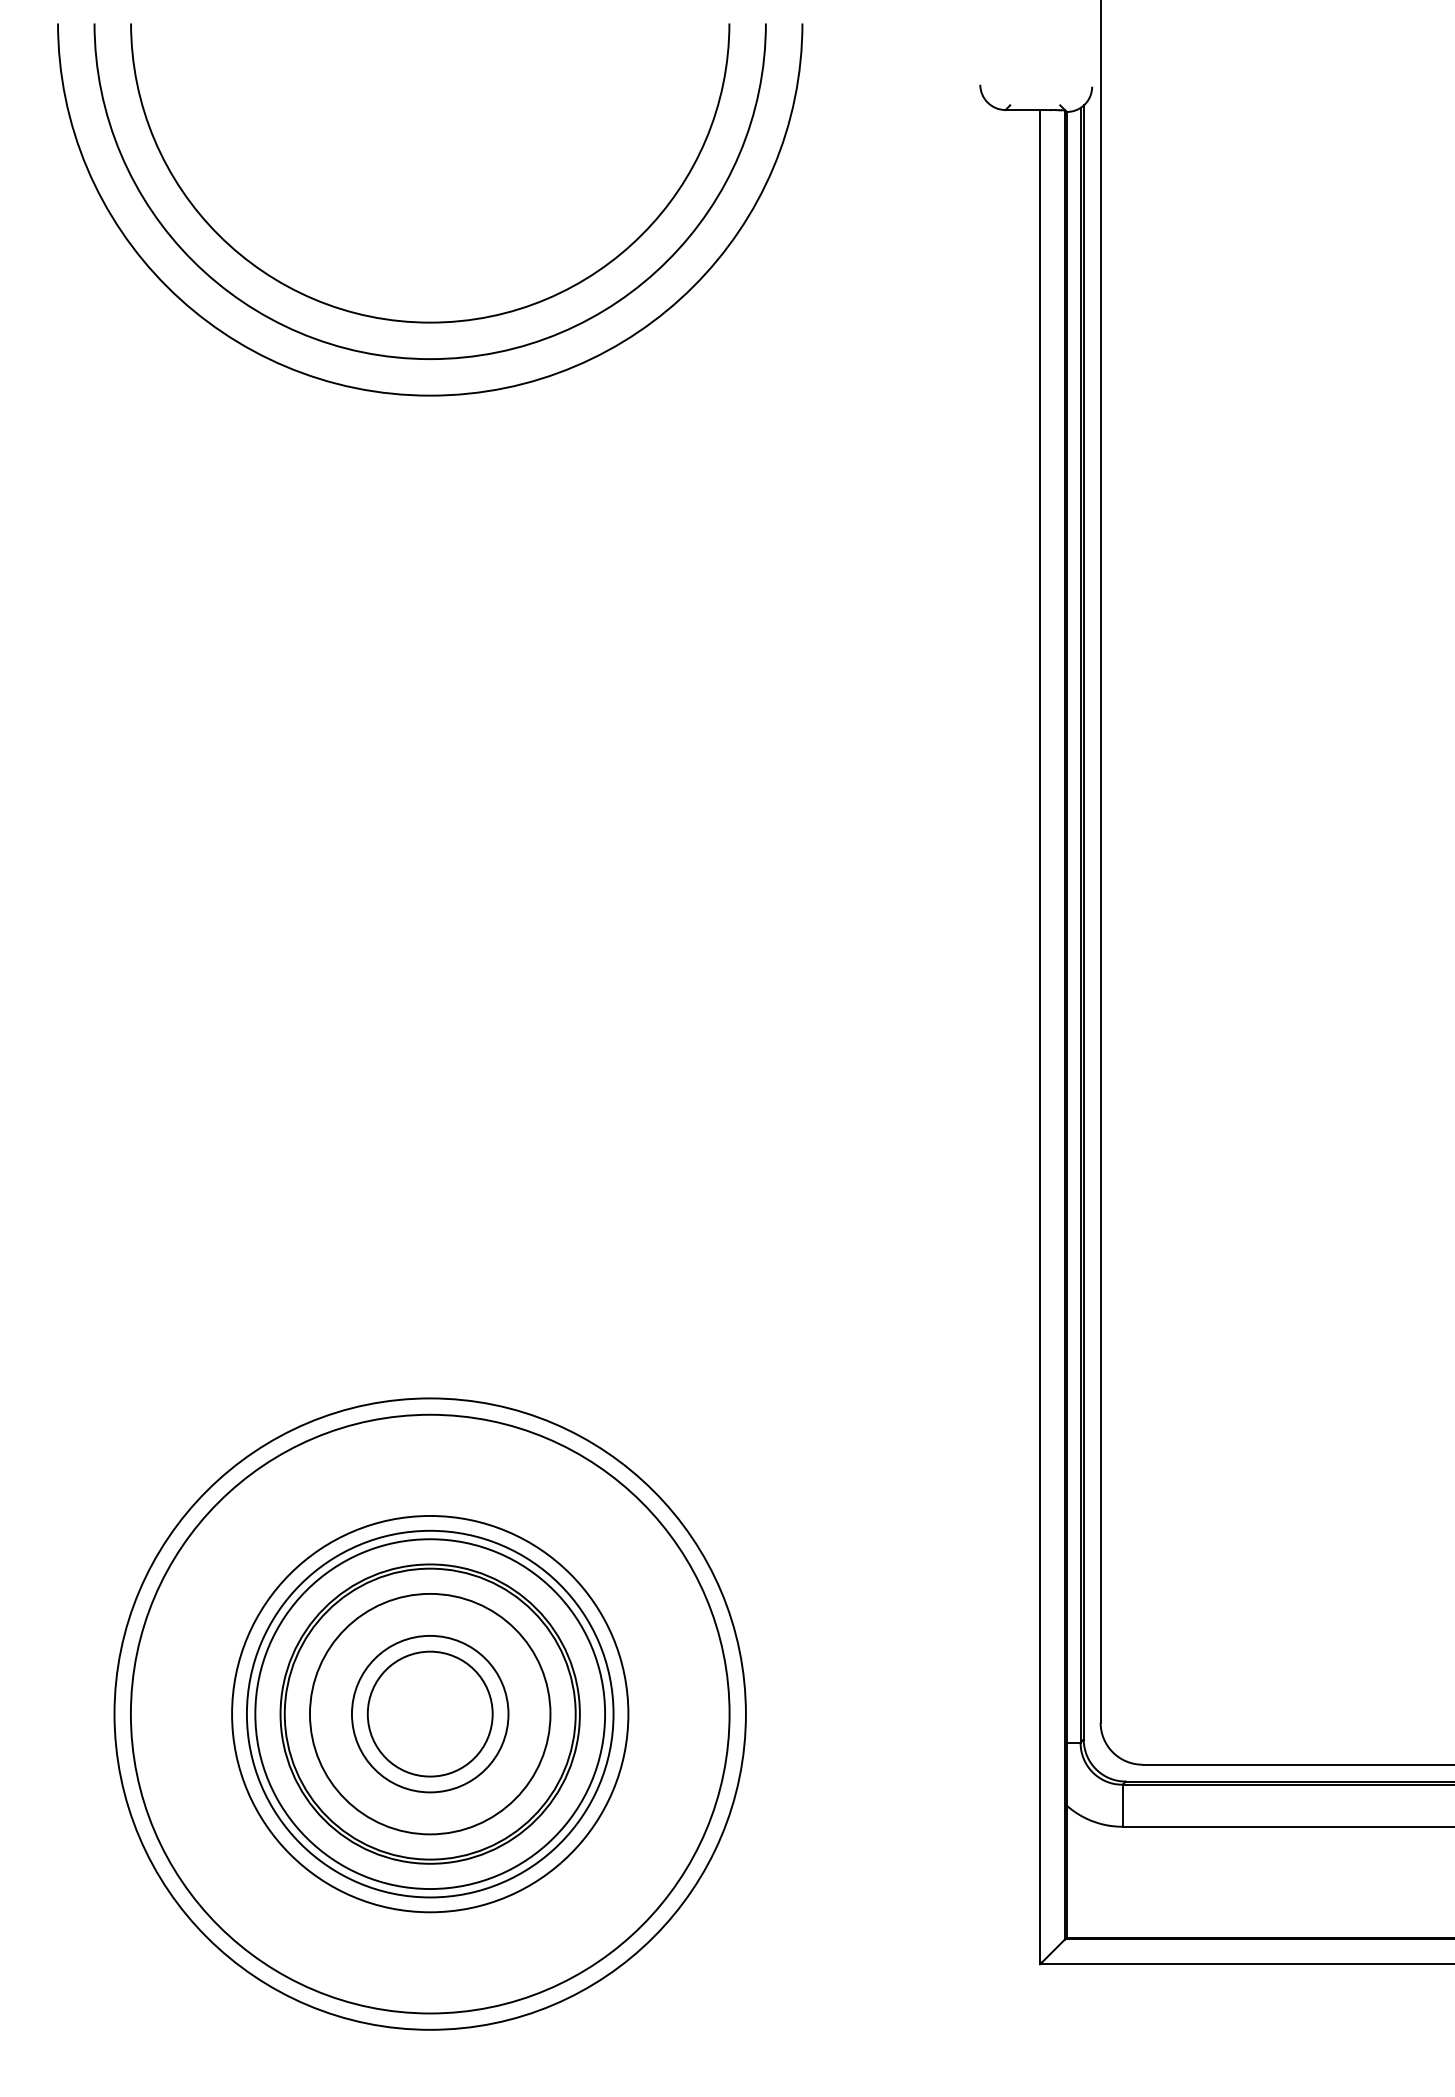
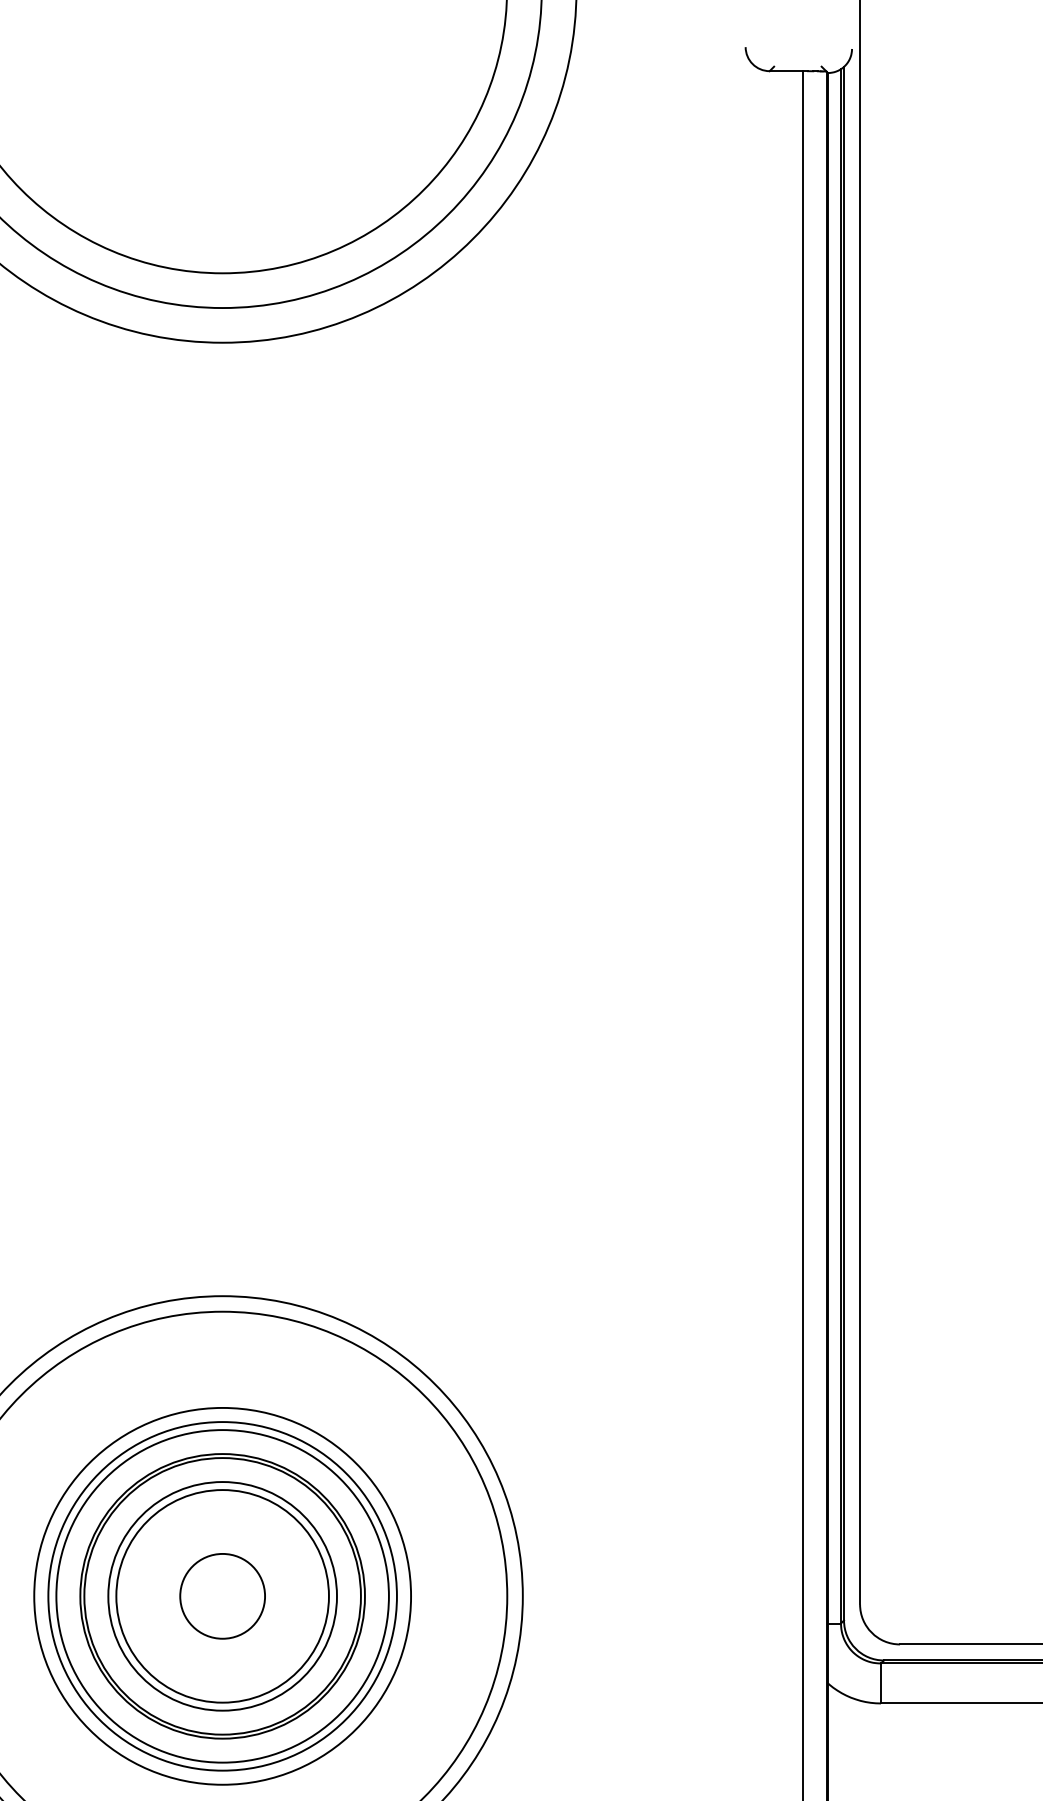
circle: (429, 1713) -> (221, 1595), size x0.71
circle: (430, 1713) -> (222, 1595), size x1.43

